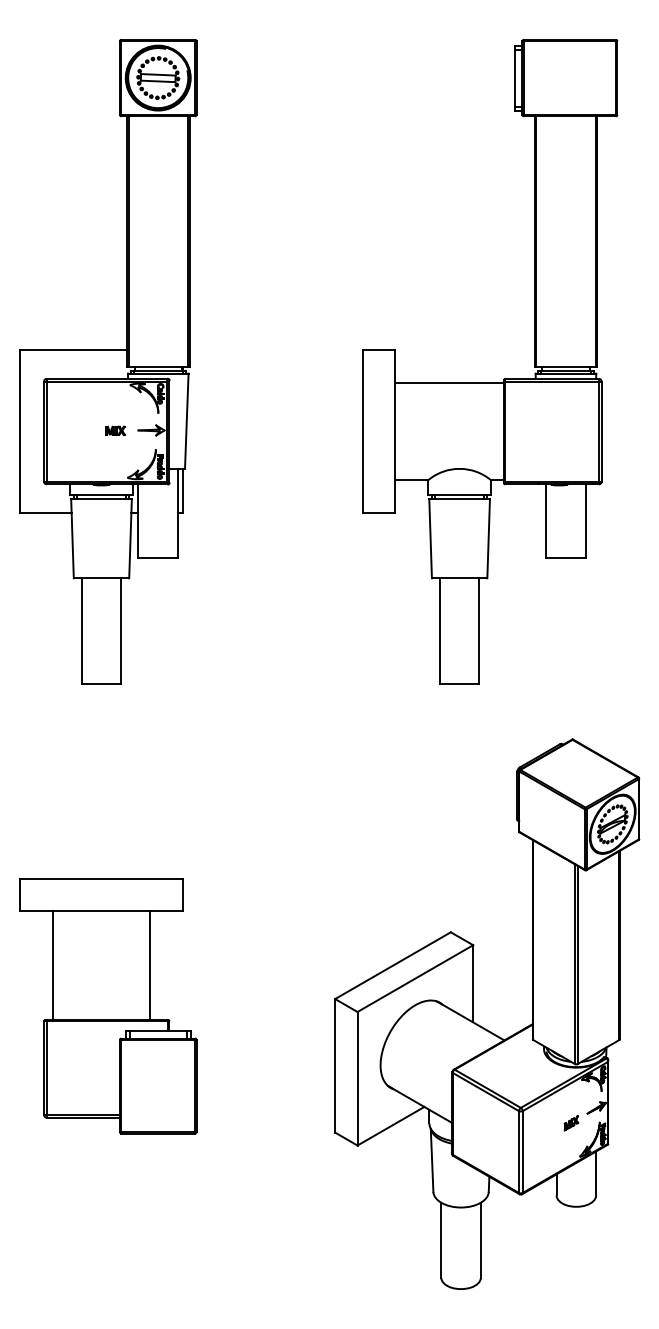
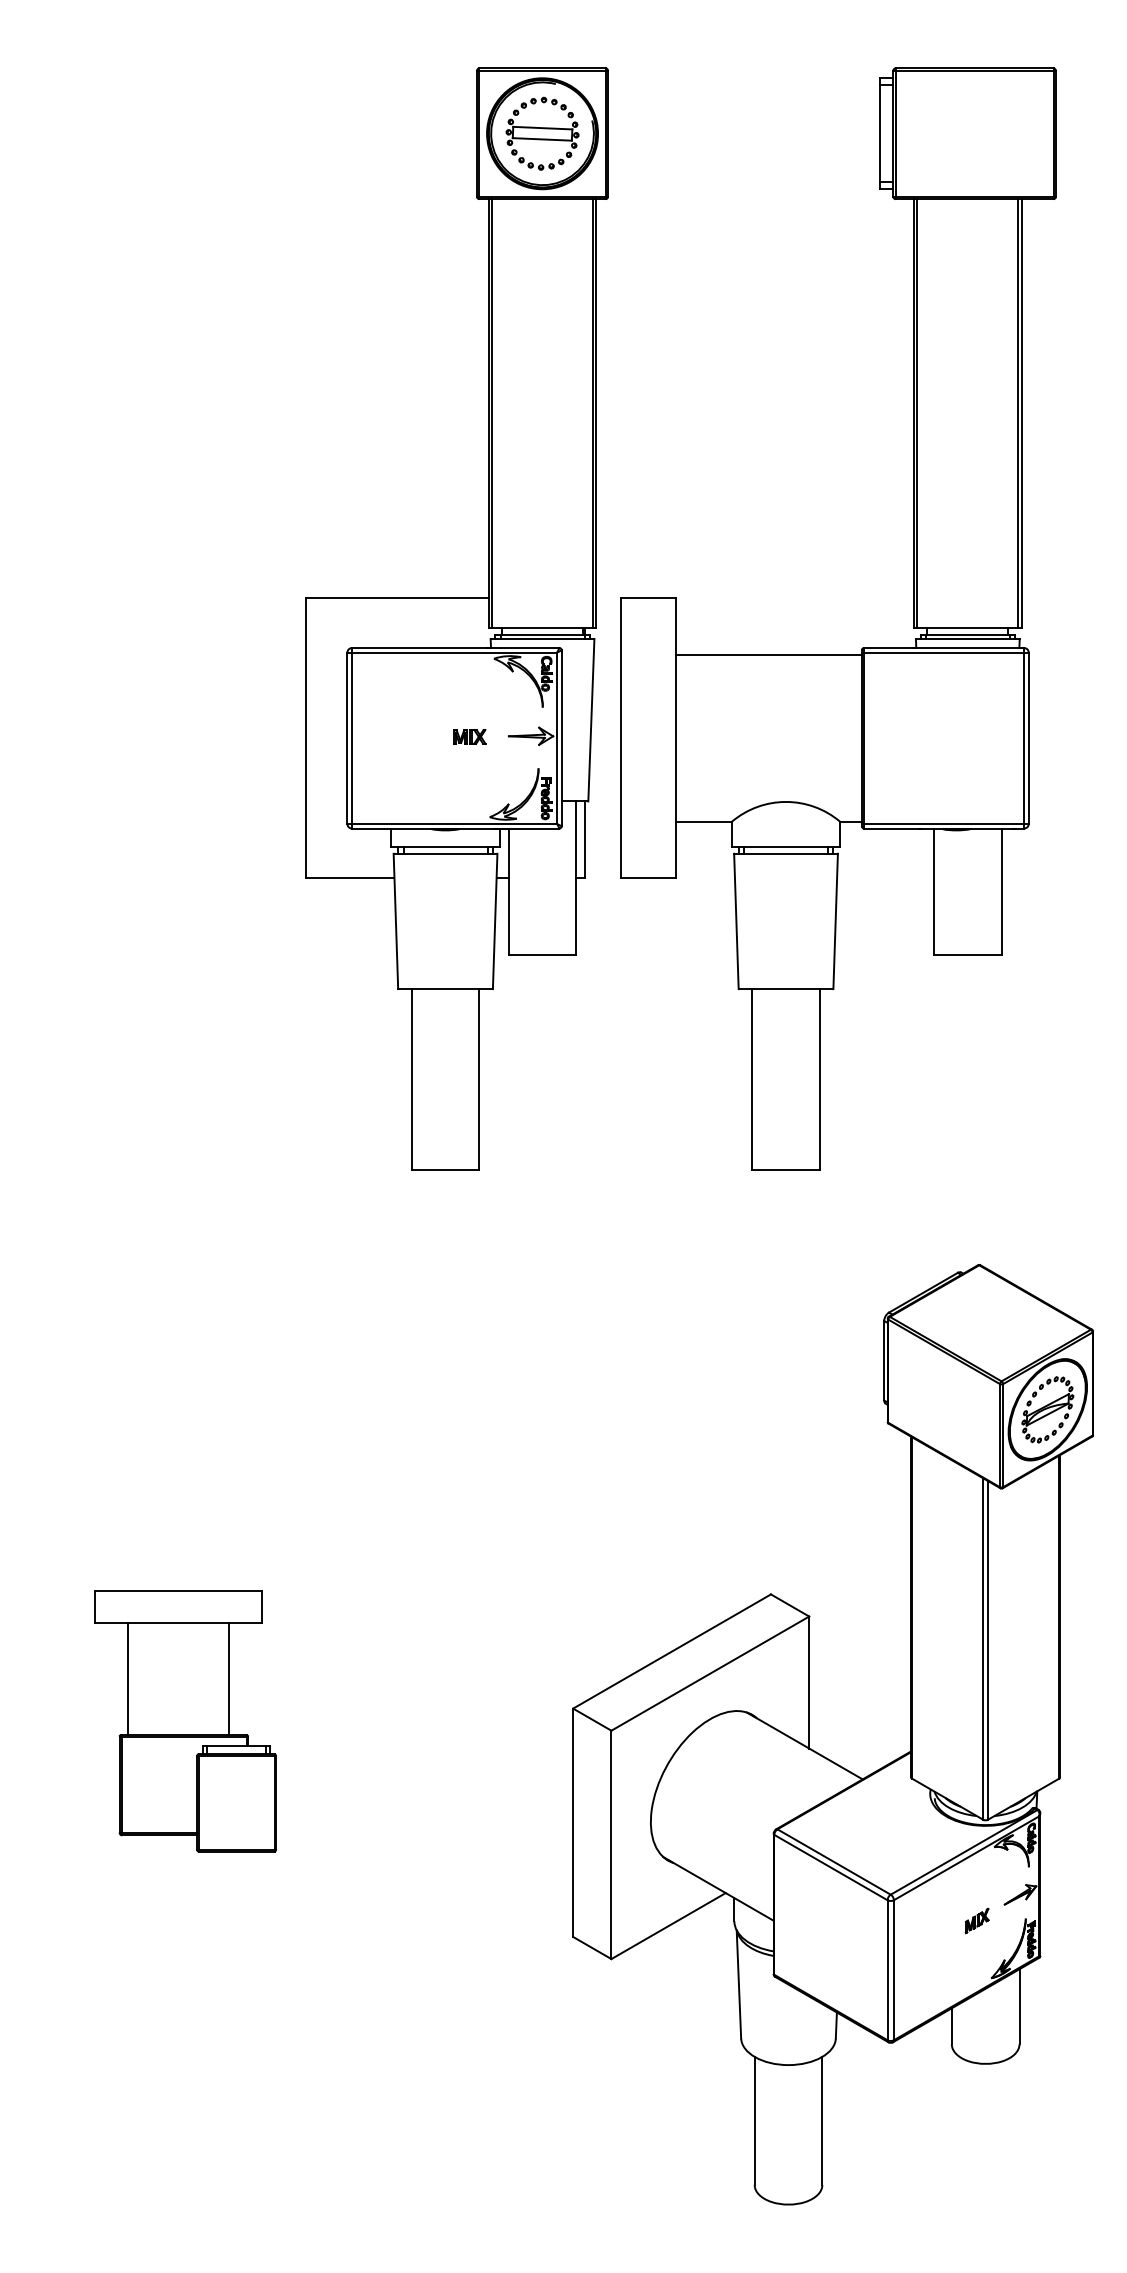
part: (108, 361) -> (457, 618), moved
part: (108, 1006) -> (185, 1721), size x0.6

